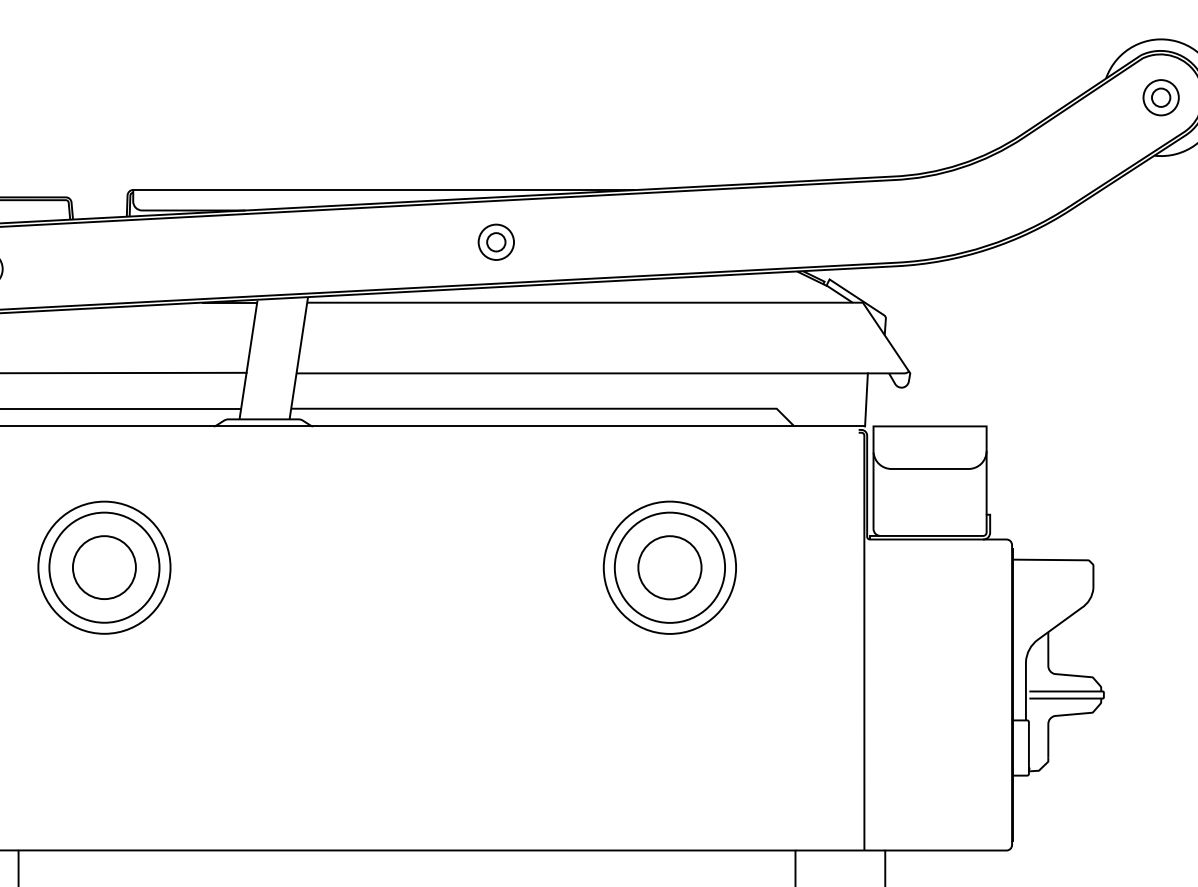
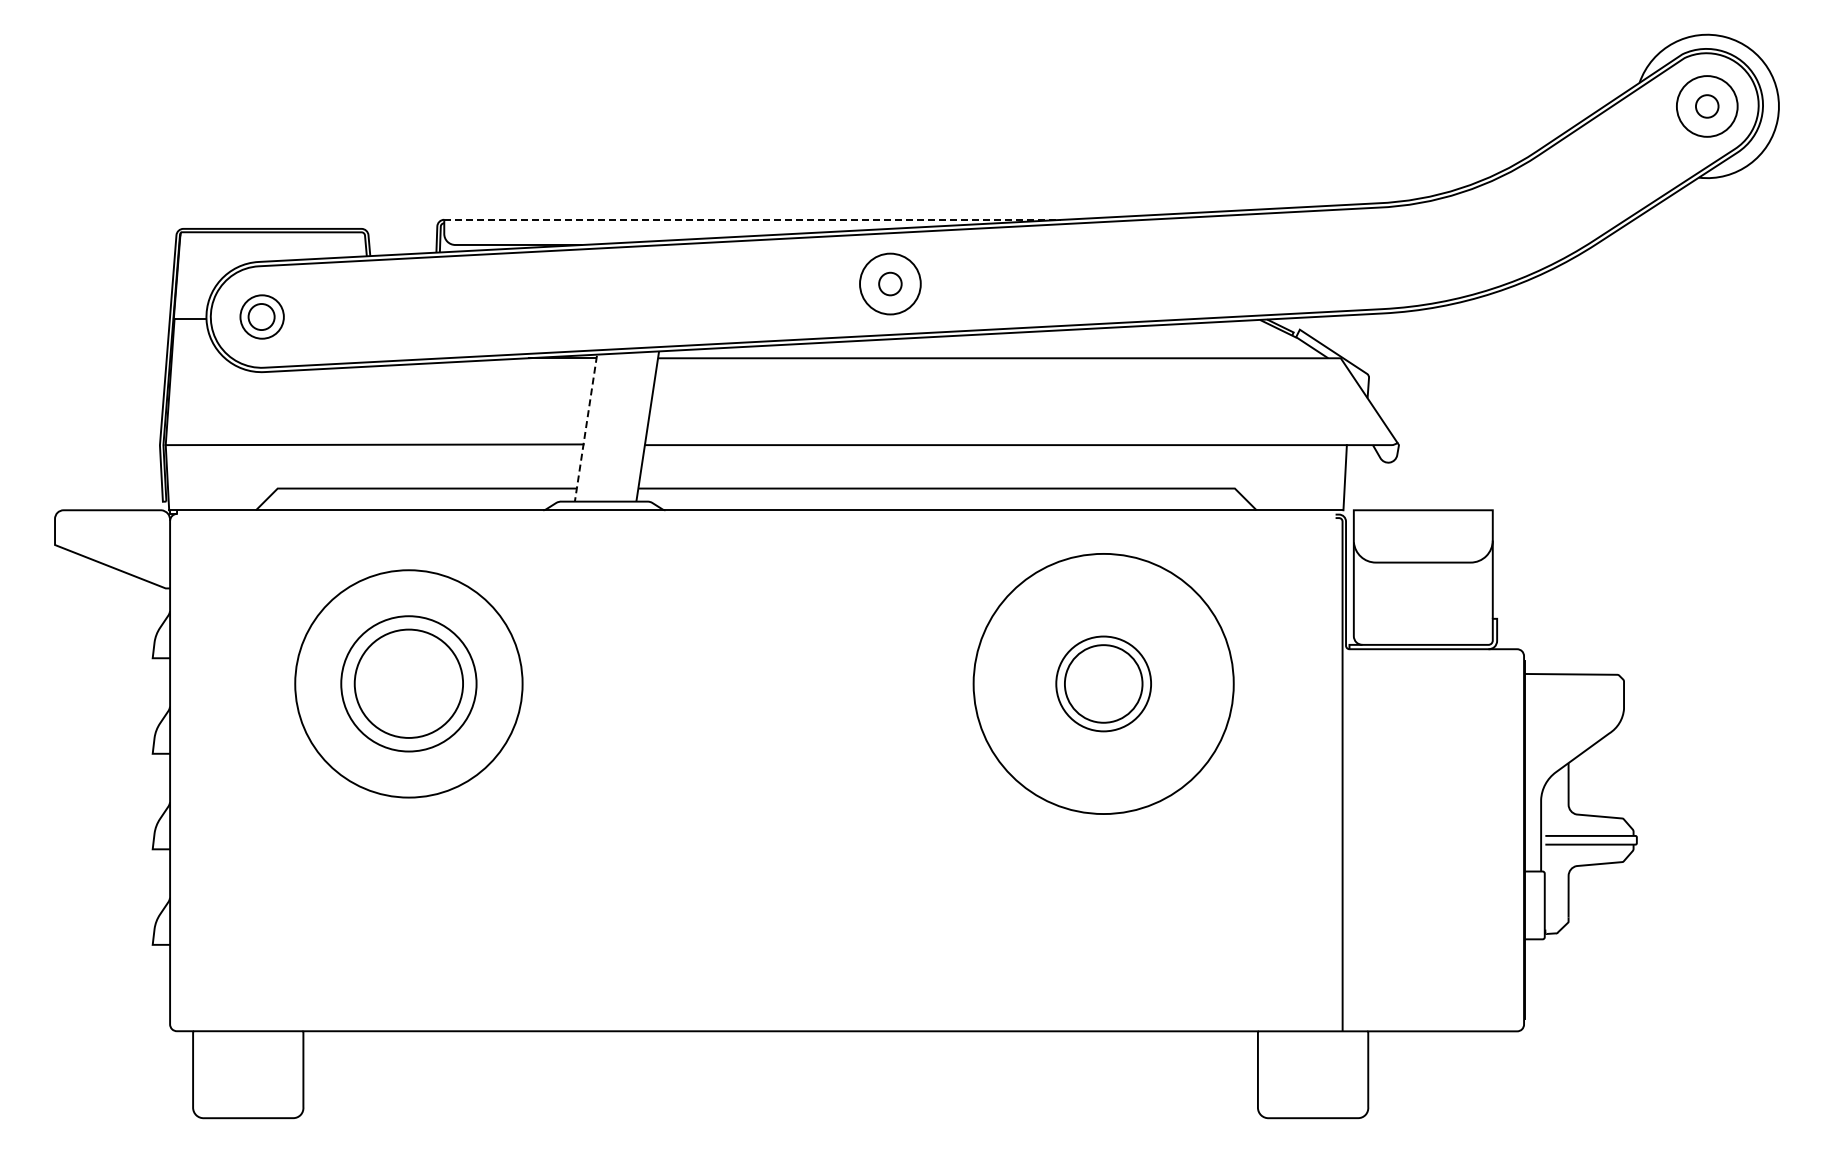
circle: (1160, 97) -> (1706, 106), size x1.4
line: (384, 189) -> (753, 219), solid -> dashed
circle: (496, 241) -> (890, 283), size x1.4
line: (248, 359) -> (585, 428), solid -> dashed
circle: (104, 567) -> (408, 683), size x1.4
circle: (104, 567) -> (408, 683), size x1.4
circle: (669, 567) -> (1103, 683), size x0.7
circle: (669, 567) -> (1103, 683), size x1.6

